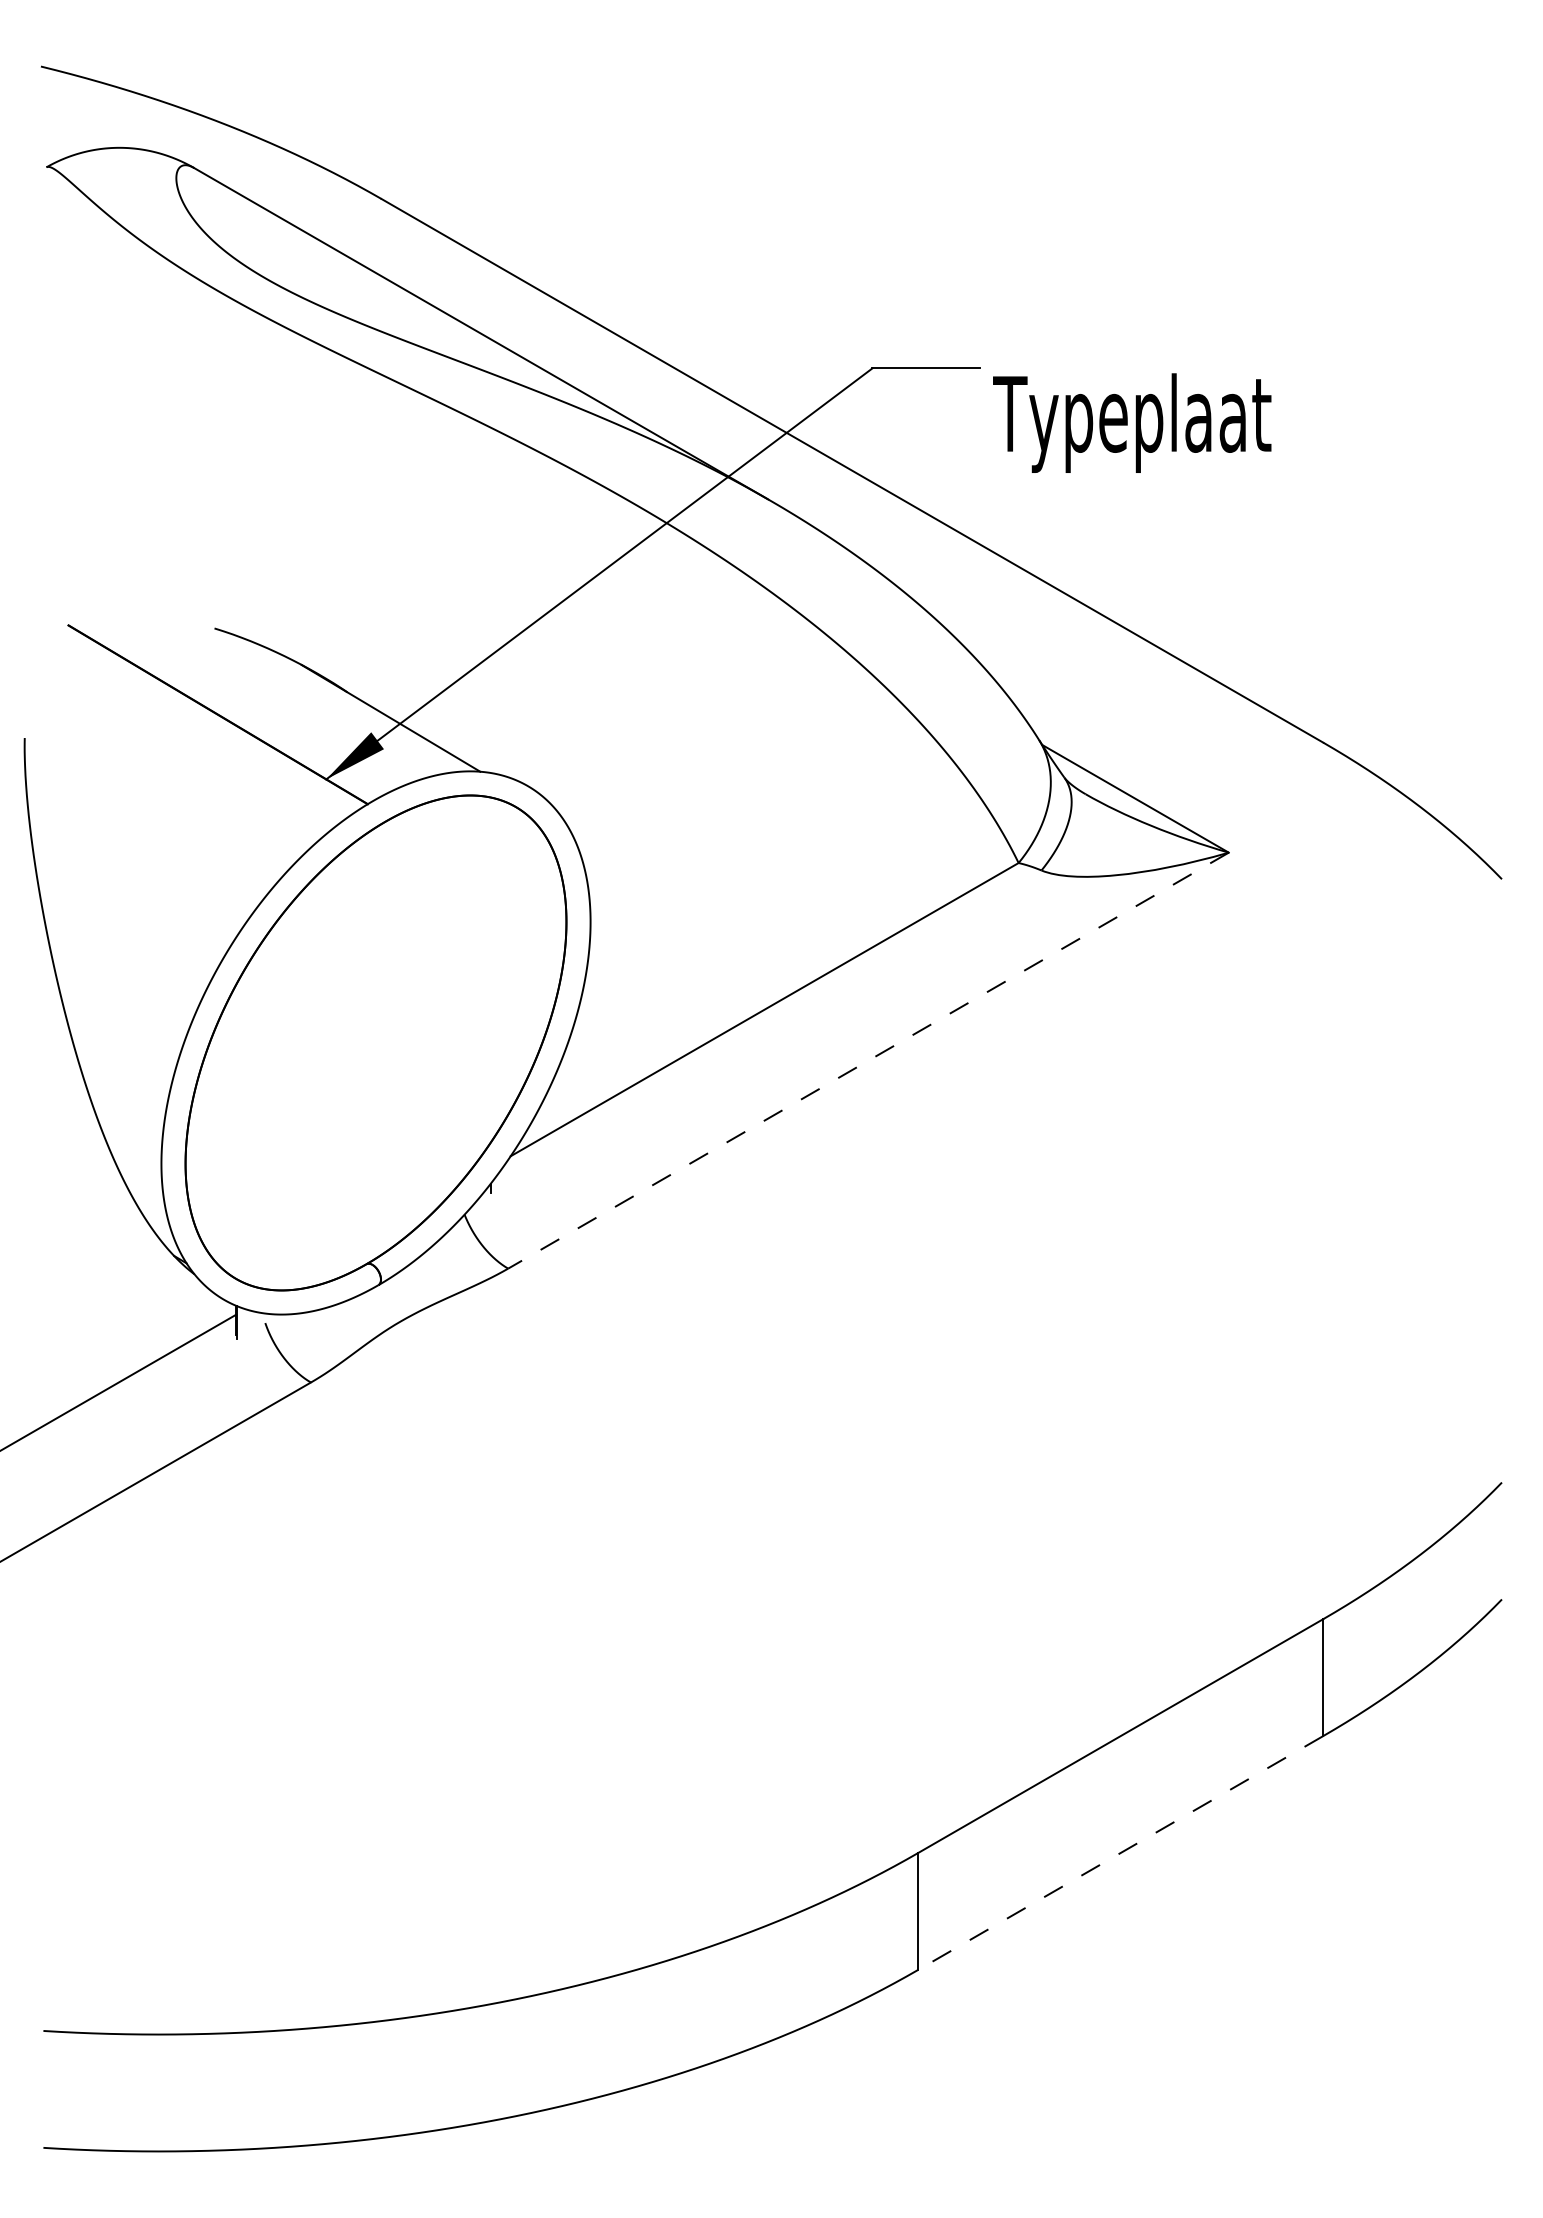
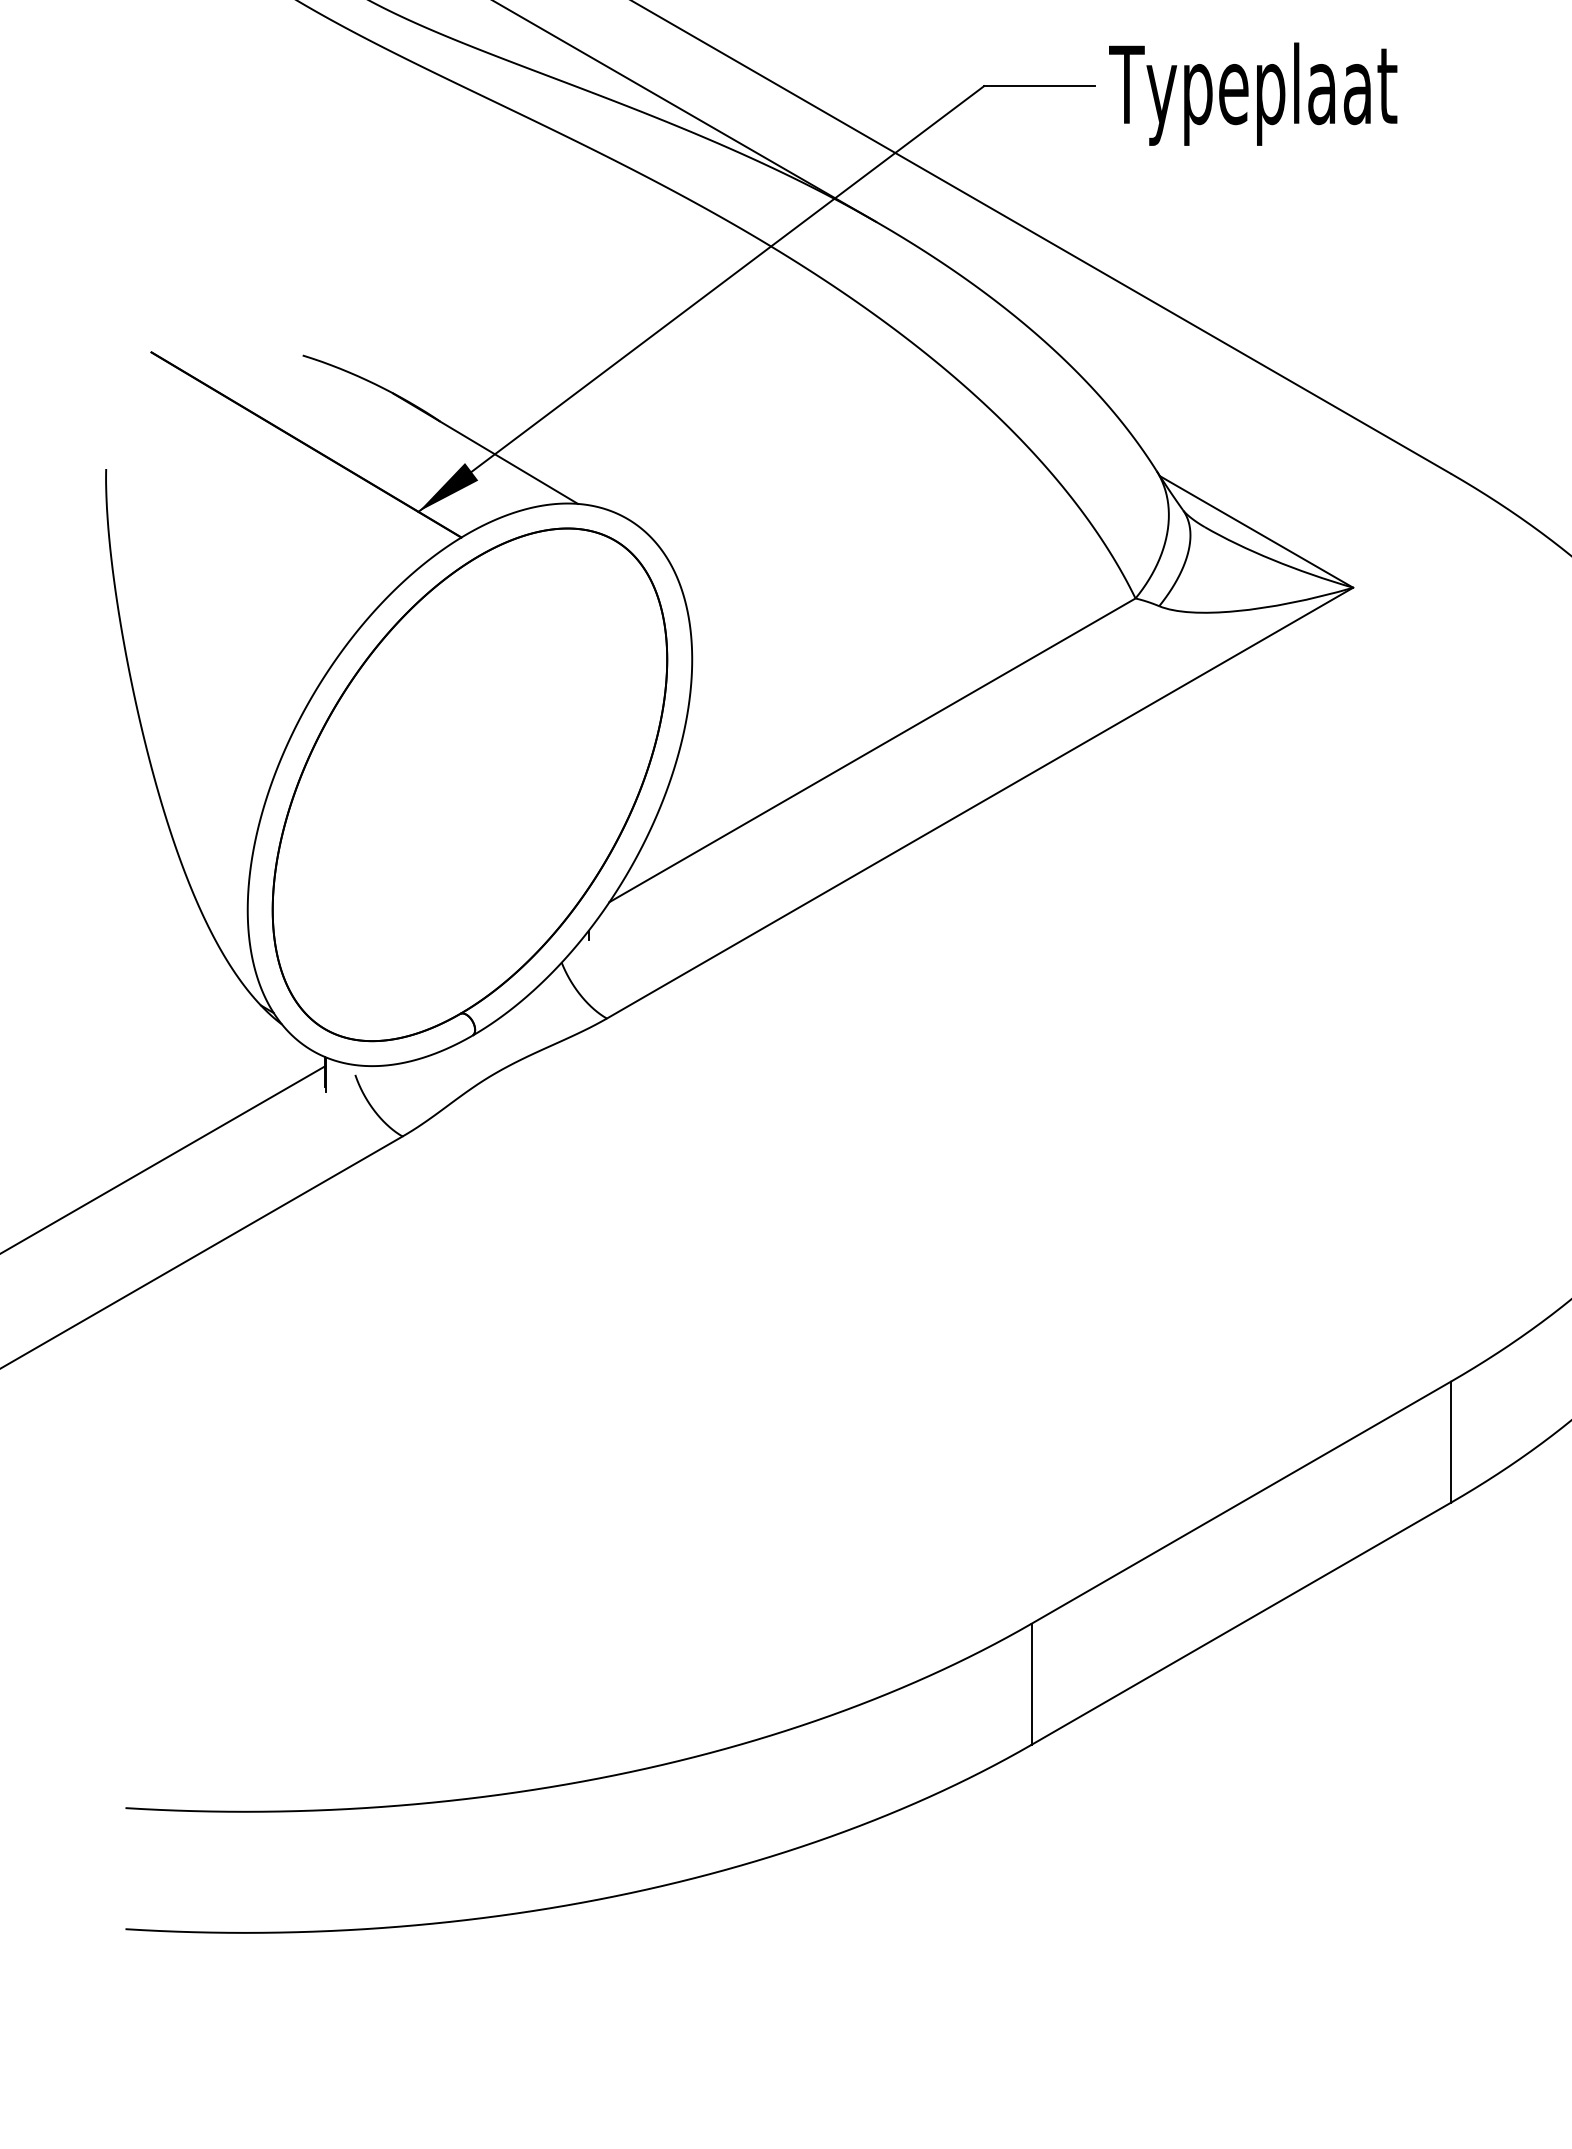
text: (1132, 422) -> (1253, 93), moved
line: (868, 1060) -> (980, 802), dashed -> solid
line: (1120, 1853) -> (1241, 1624), dashed -> solid

